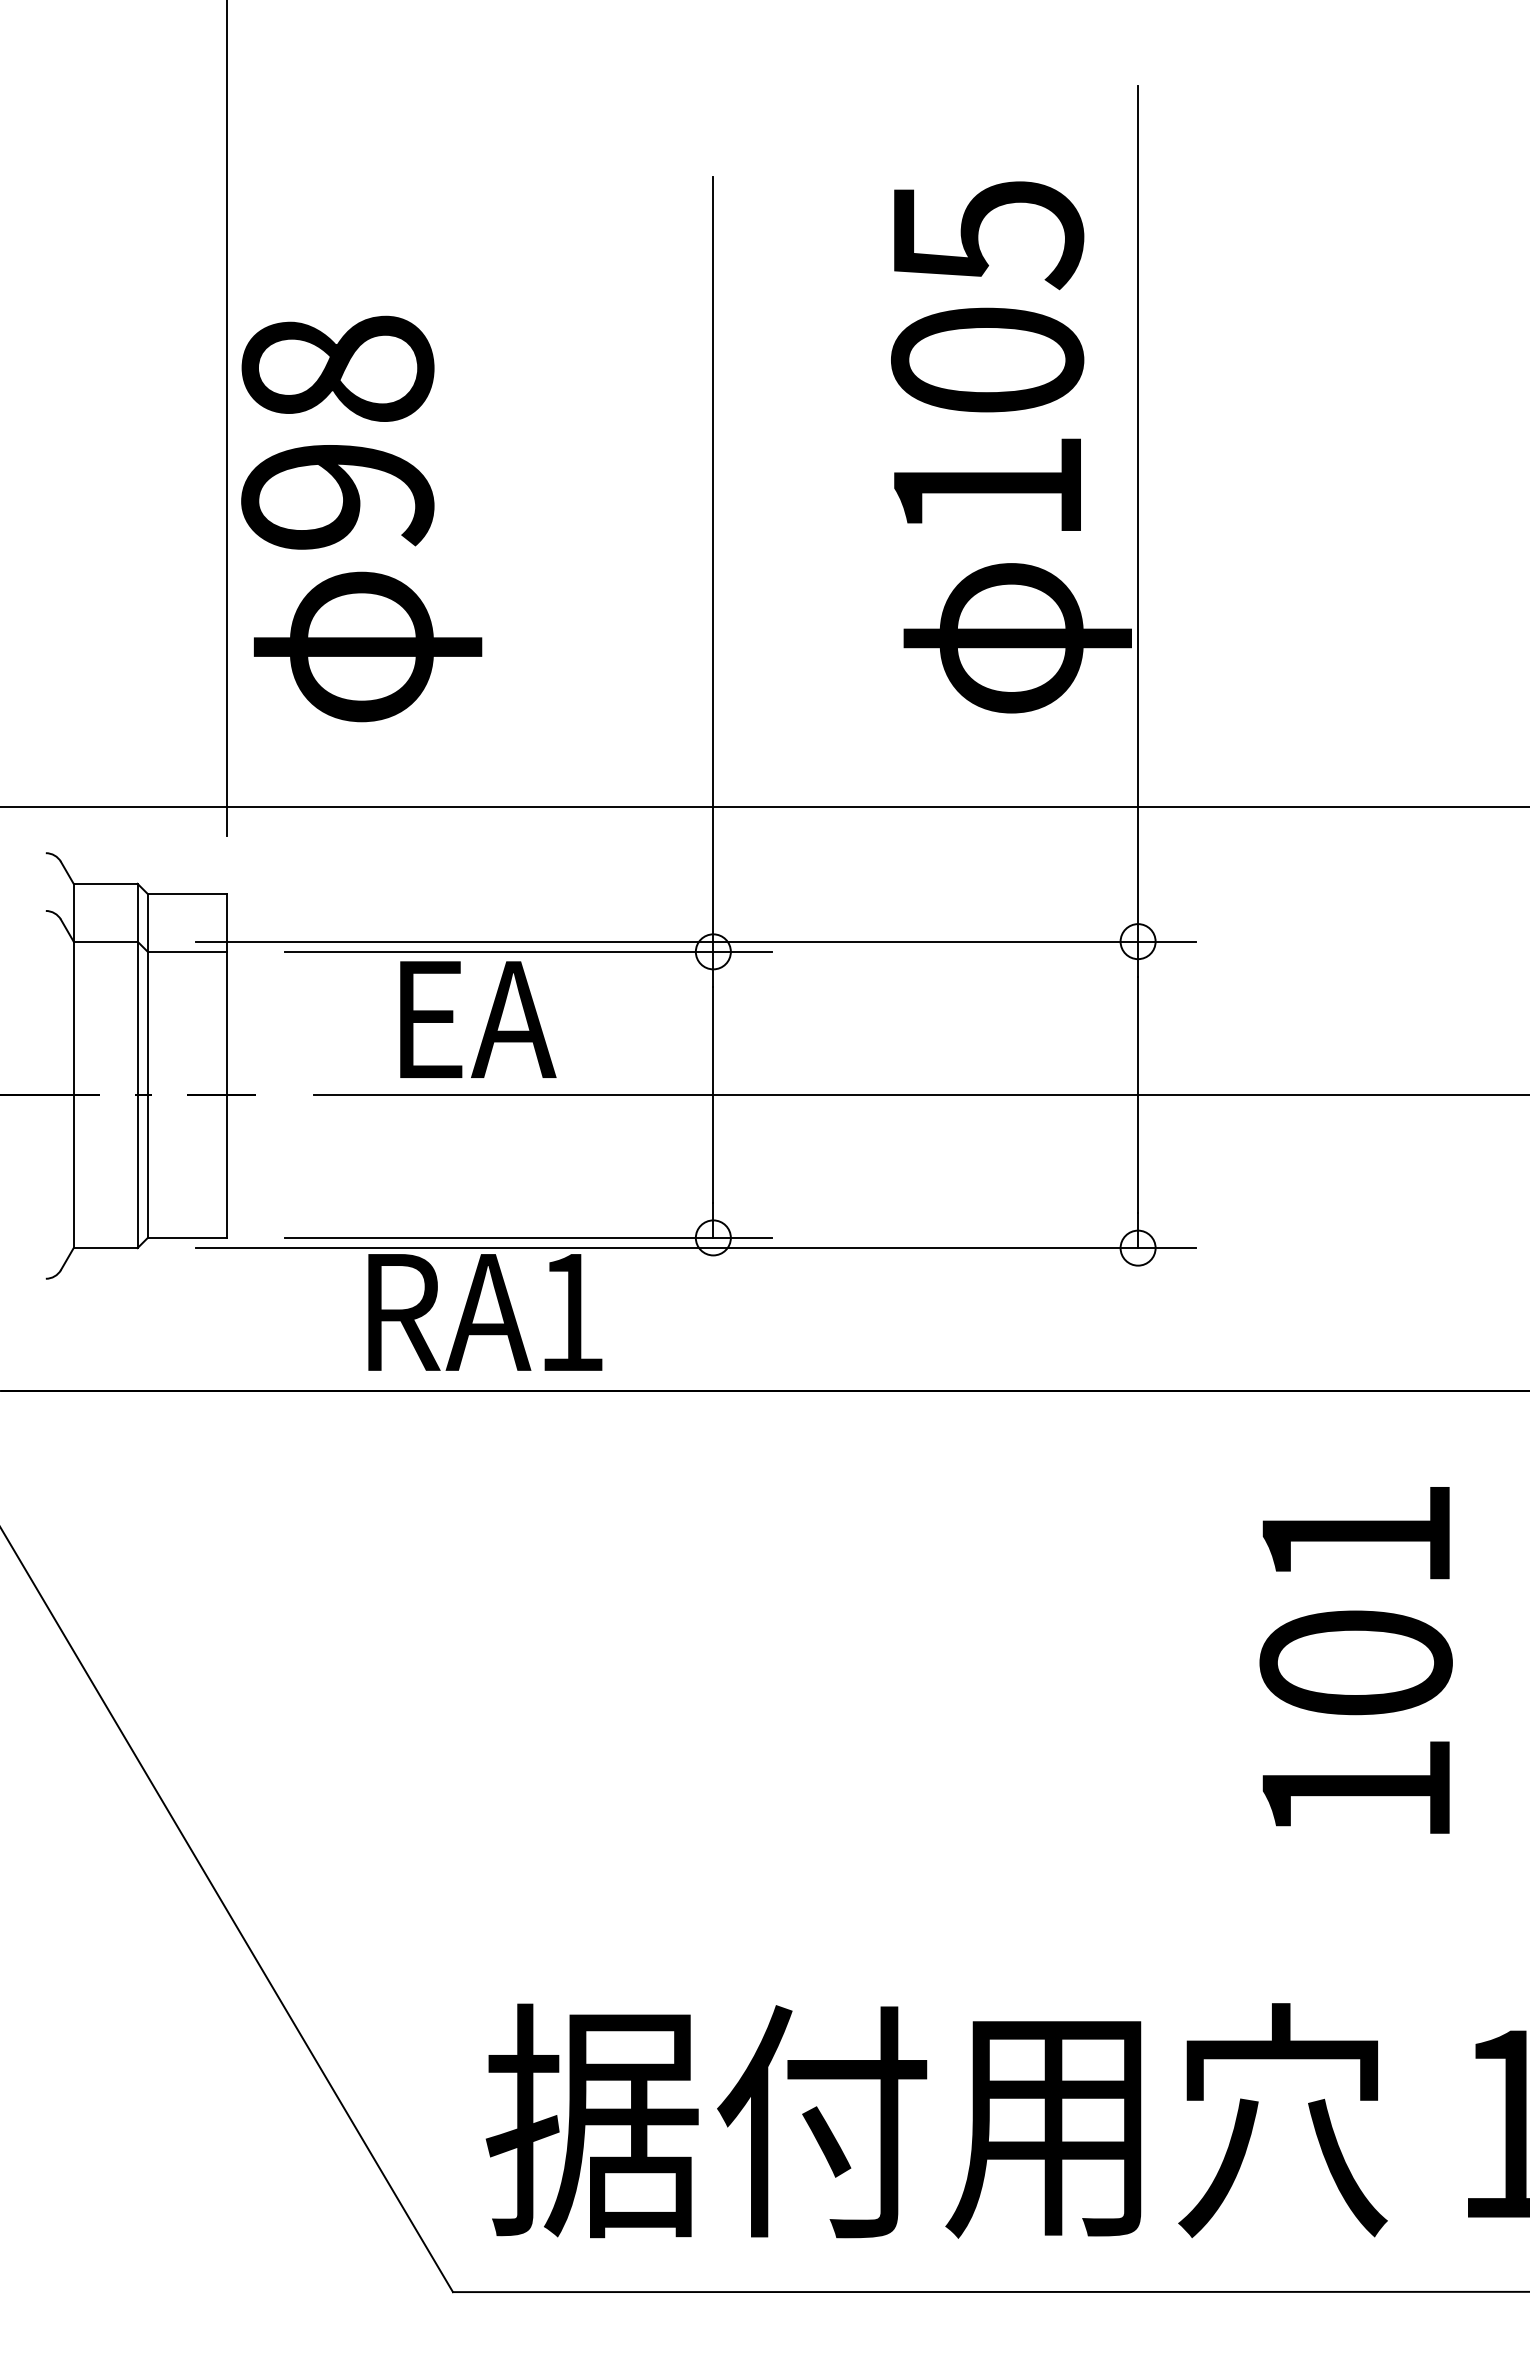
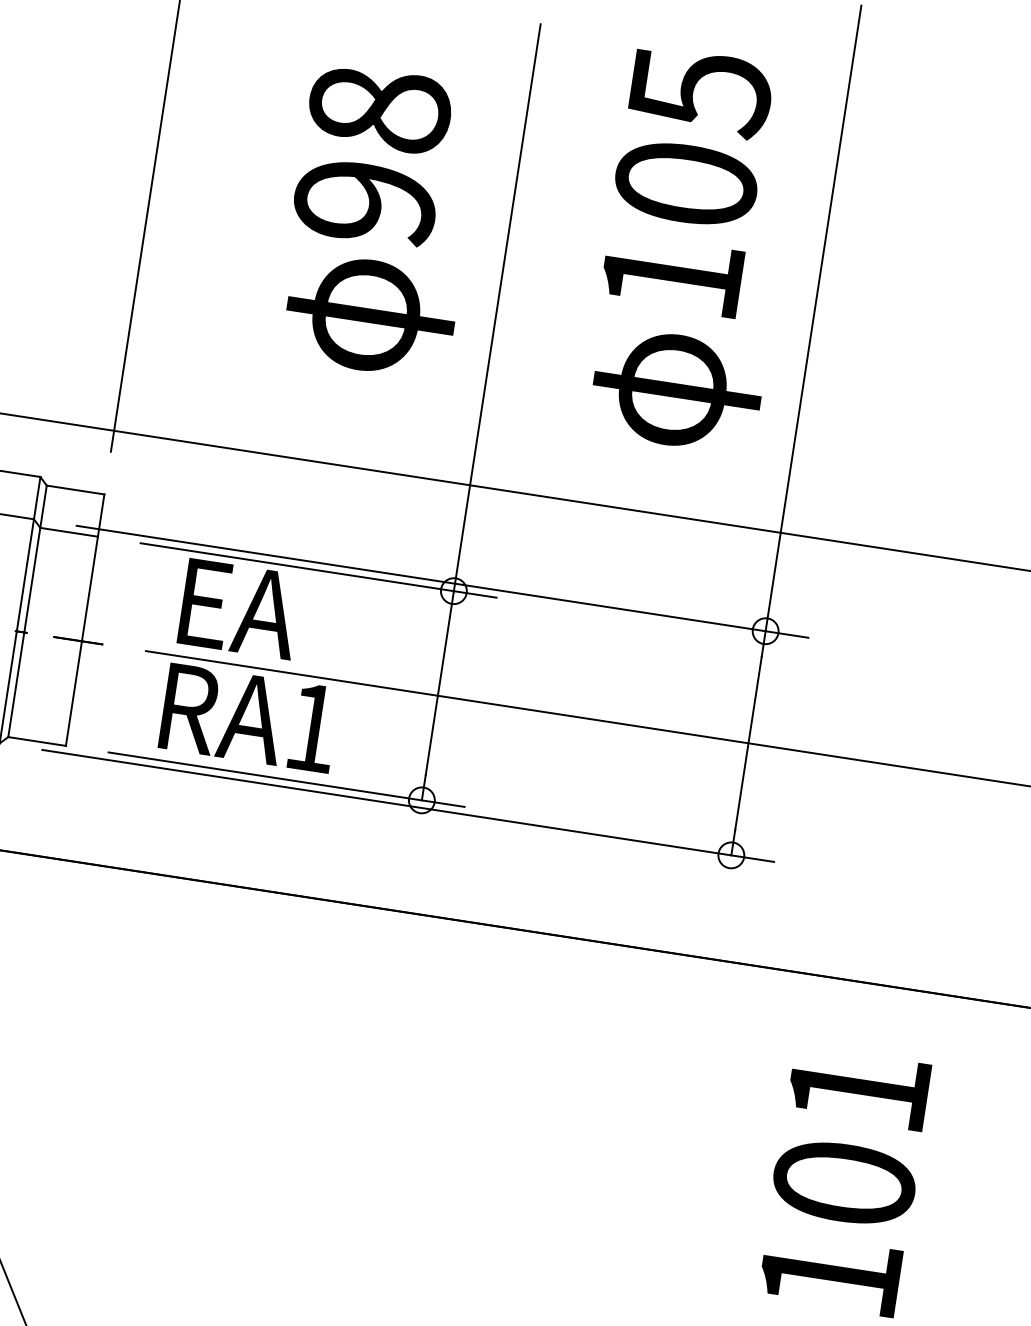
text: (1011, 447) -> (693, 250), moved
text: (361, 518) -> (380, 221), moved
text: (478, 1019) -> (240, 609), moved
text: (485, 1312) -> (249, 718), moved

